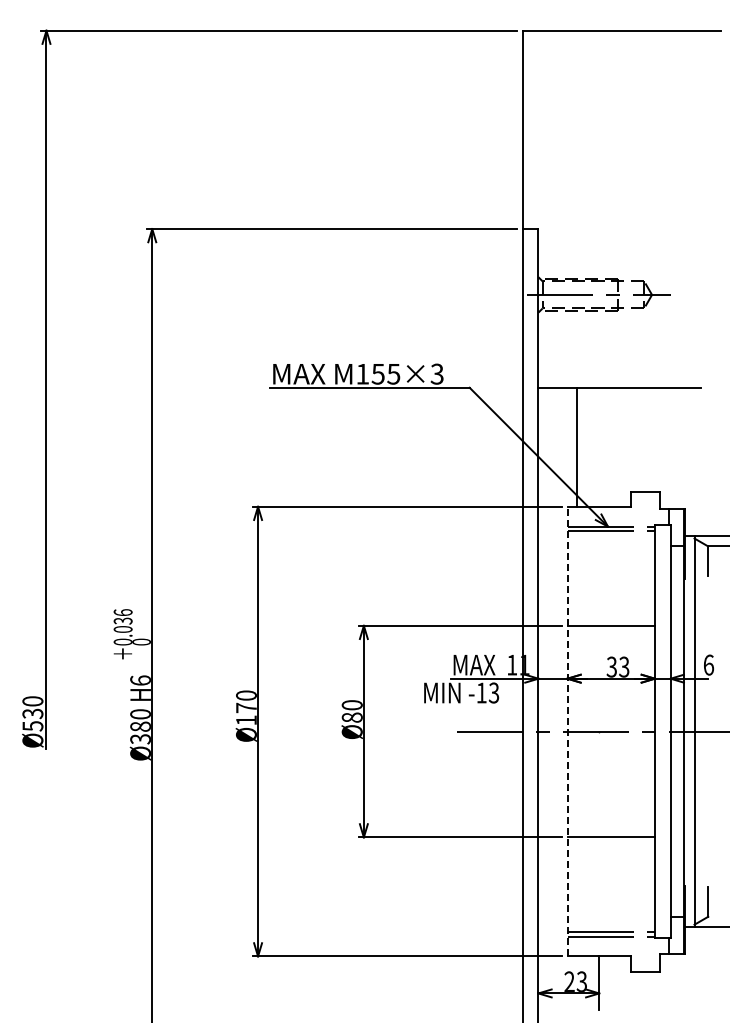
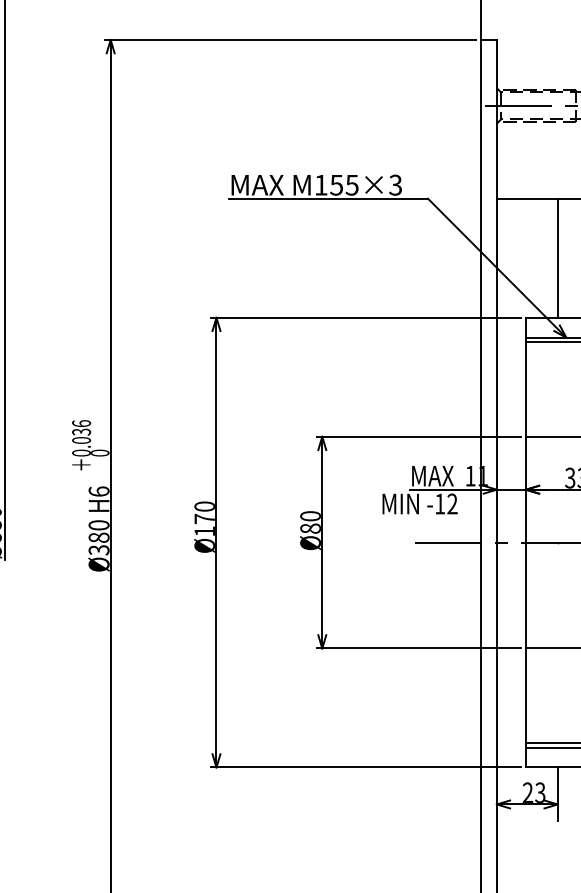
line: (577, 446) -> (557, 257), moved
text: (493, 693) -> (451, 504), -13 -> -12
line: (567, 731) -> (525, 542), dashed -> solid

